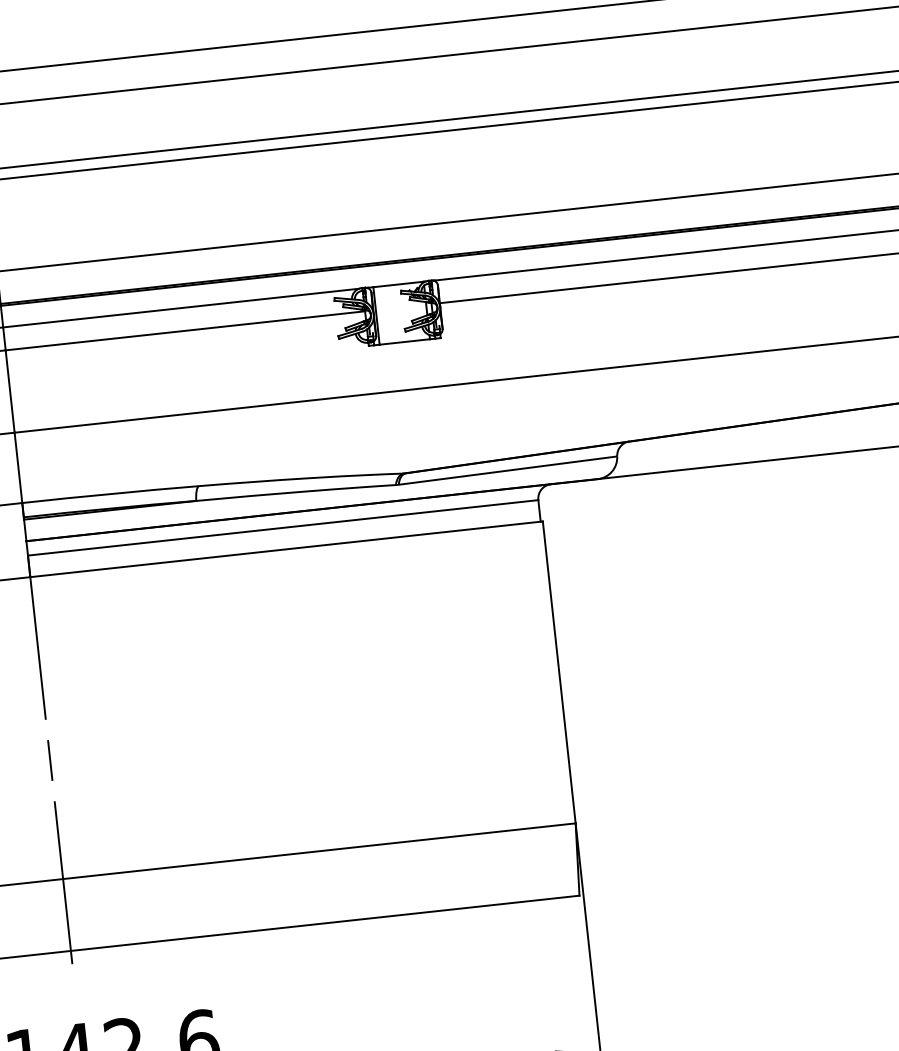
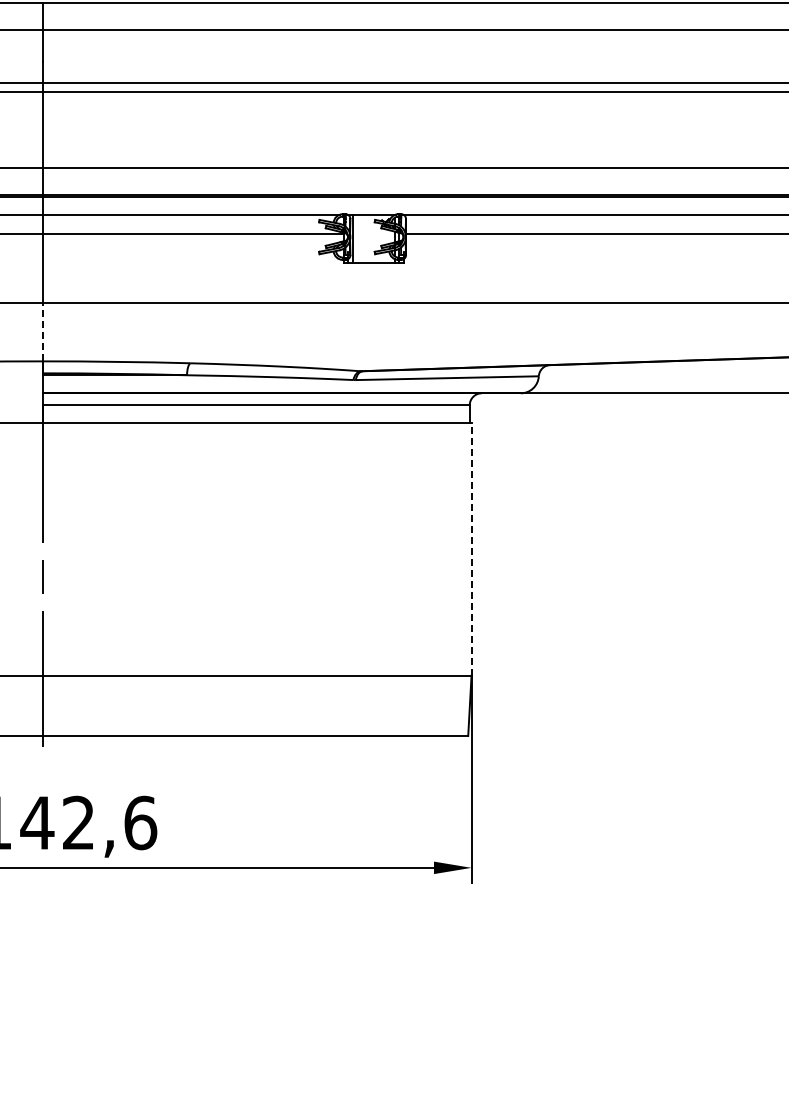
line: (17, 467) -> (42, 331), solid -> dashed
line: (559, 672) -> (471, 549), solid -> dashed

